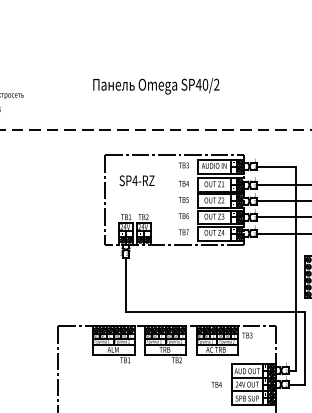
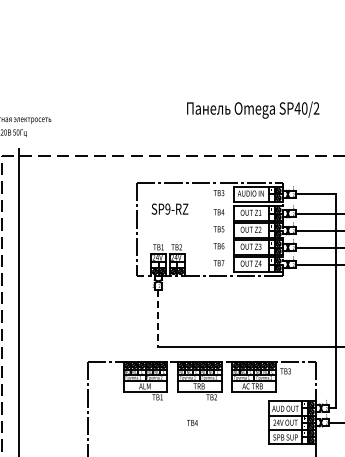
text: (156, 85) -> (253, 109), moved
text: (134, 180) -> (167, 208), SP4-RZ -> SP9-RZ
line: (126, 285) -> (158, 318), solid -> dashed
text: (216, 384) -> (192, 422), moved

